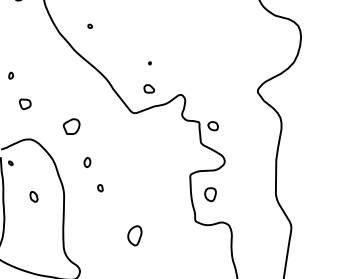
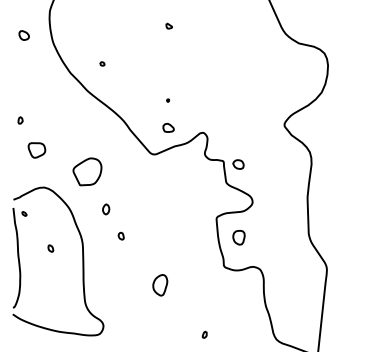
part: (24, 104) -> (36, 150), size x1.43
part: (71, 126) -> (87, 171), size x1.67
part: (33, 196) -> (50, 248), size x0.62

